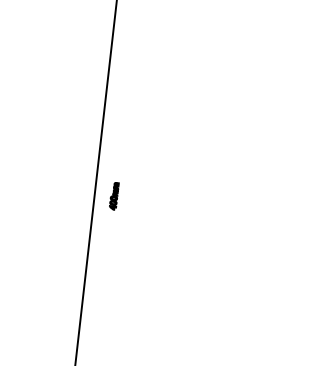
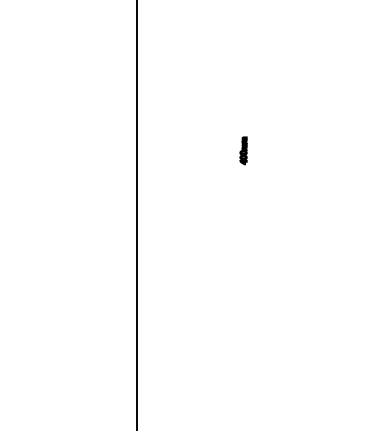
part: (114, 195) -> (243, 150), moved

